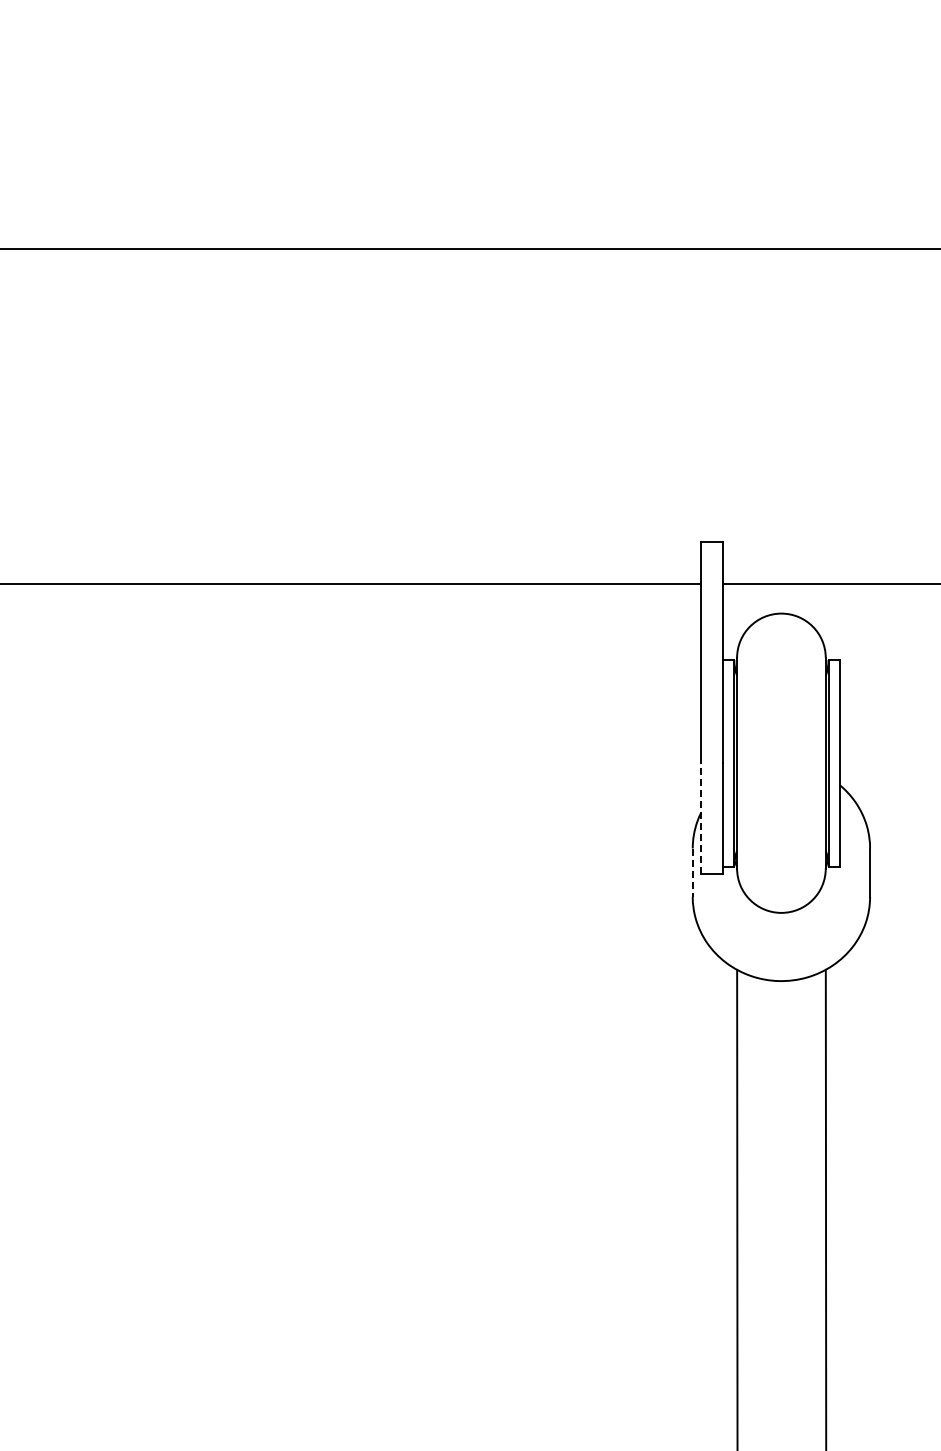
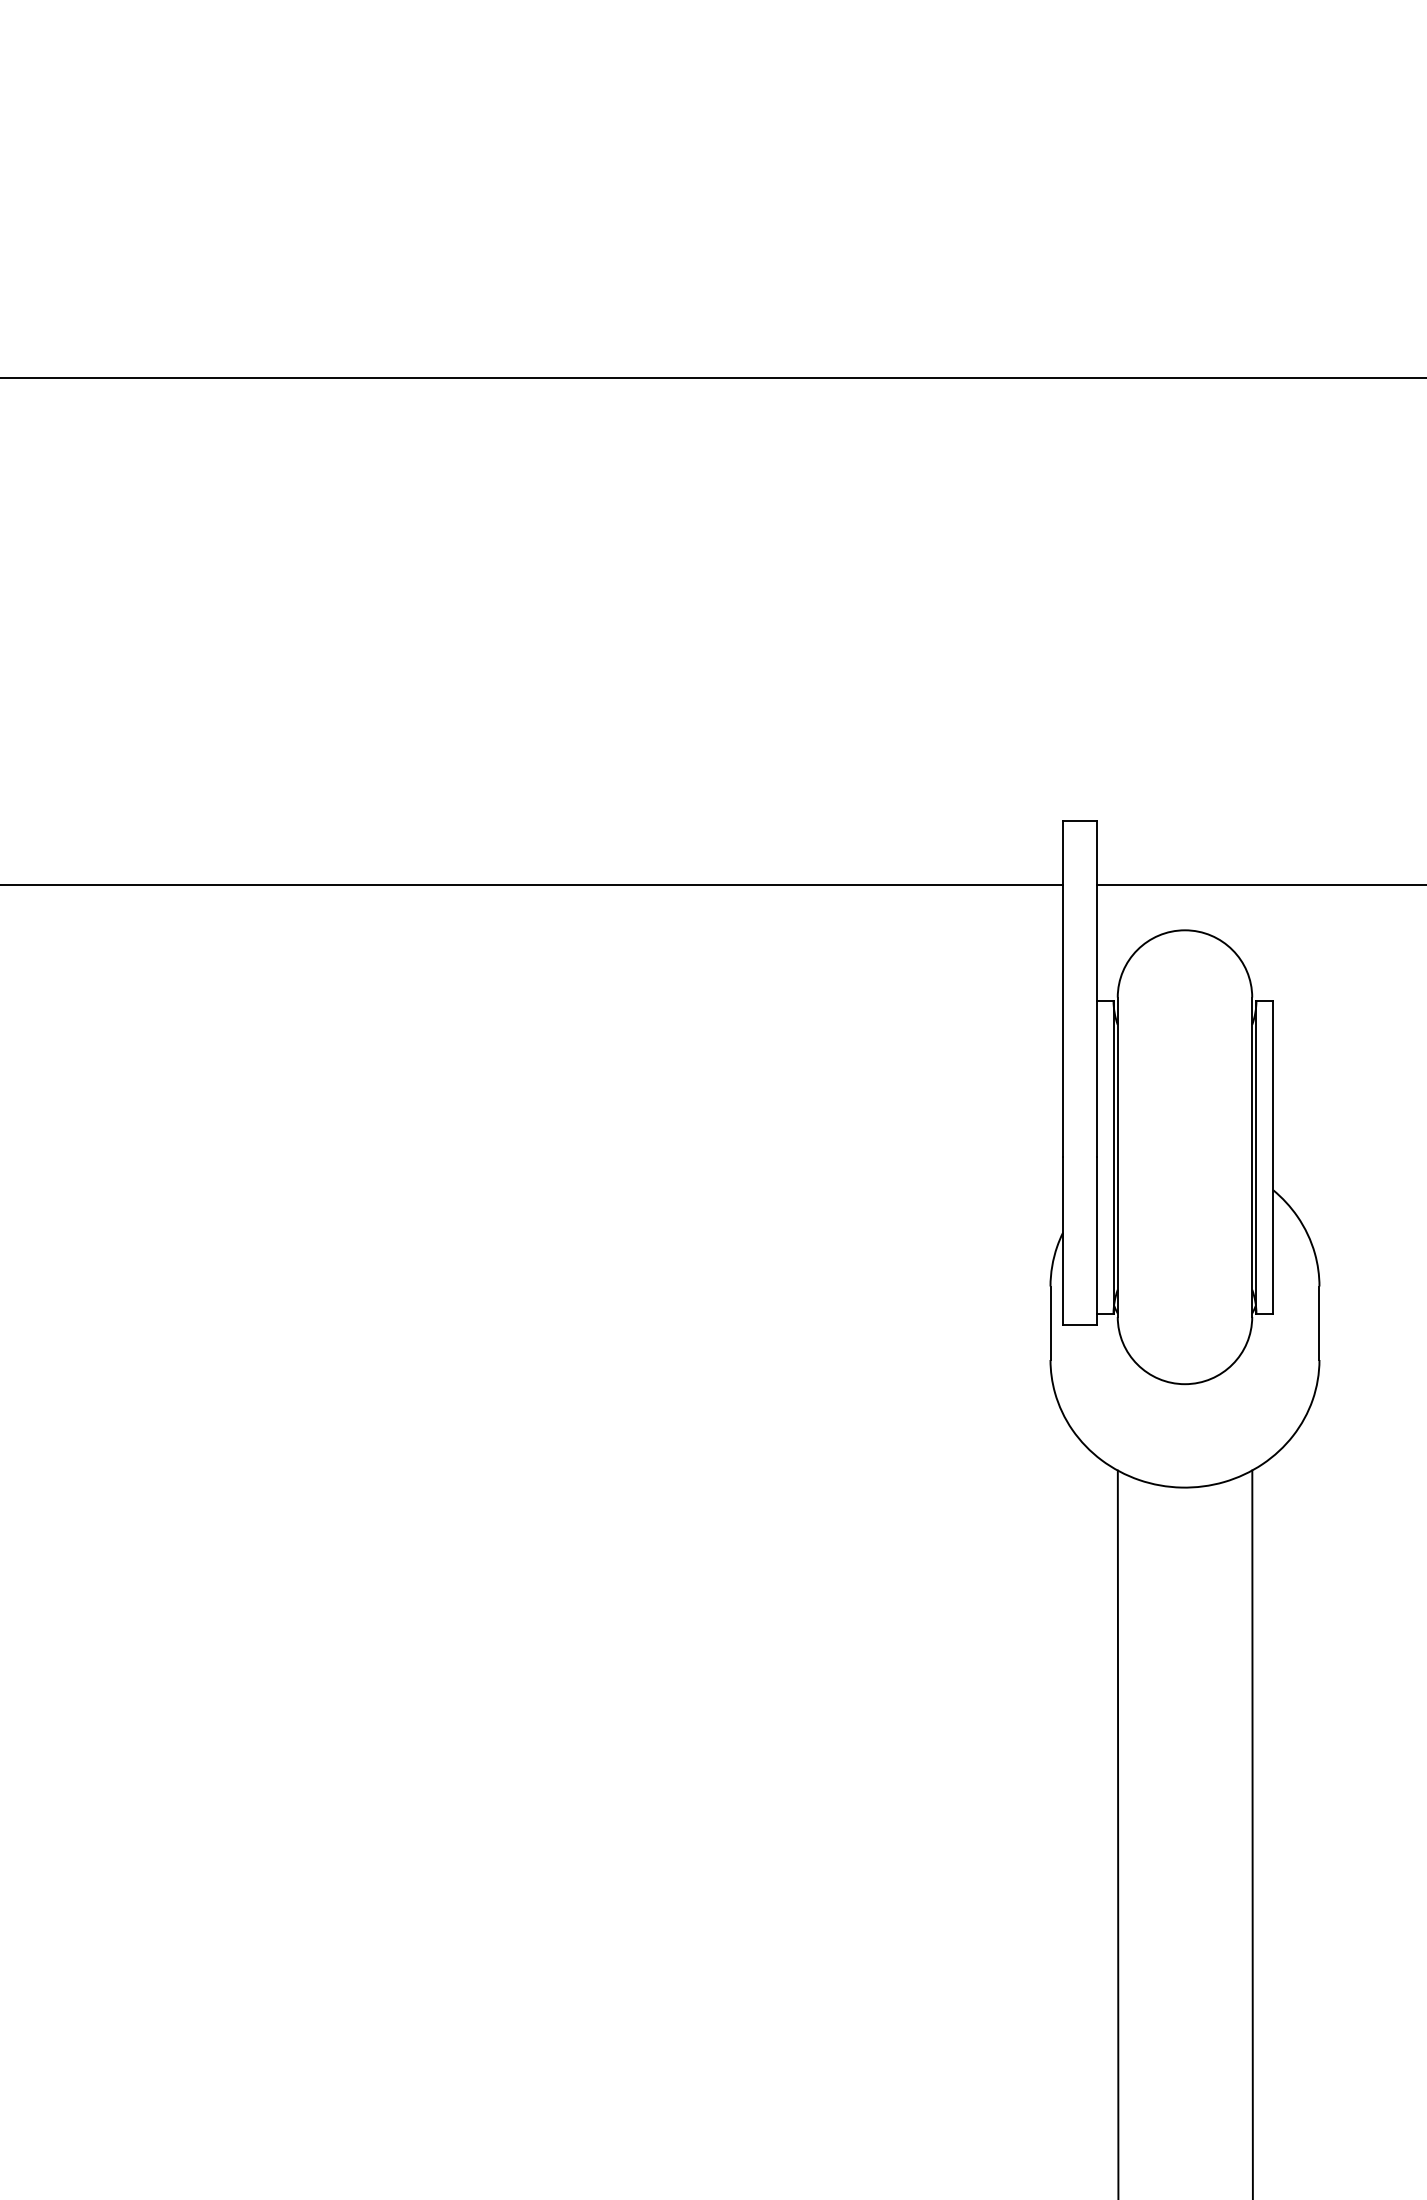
line: (701, 818) -> (1063, 1241), dashed -> solid
line: (692, 873) -> (1050, 1324), dashed -> solid

